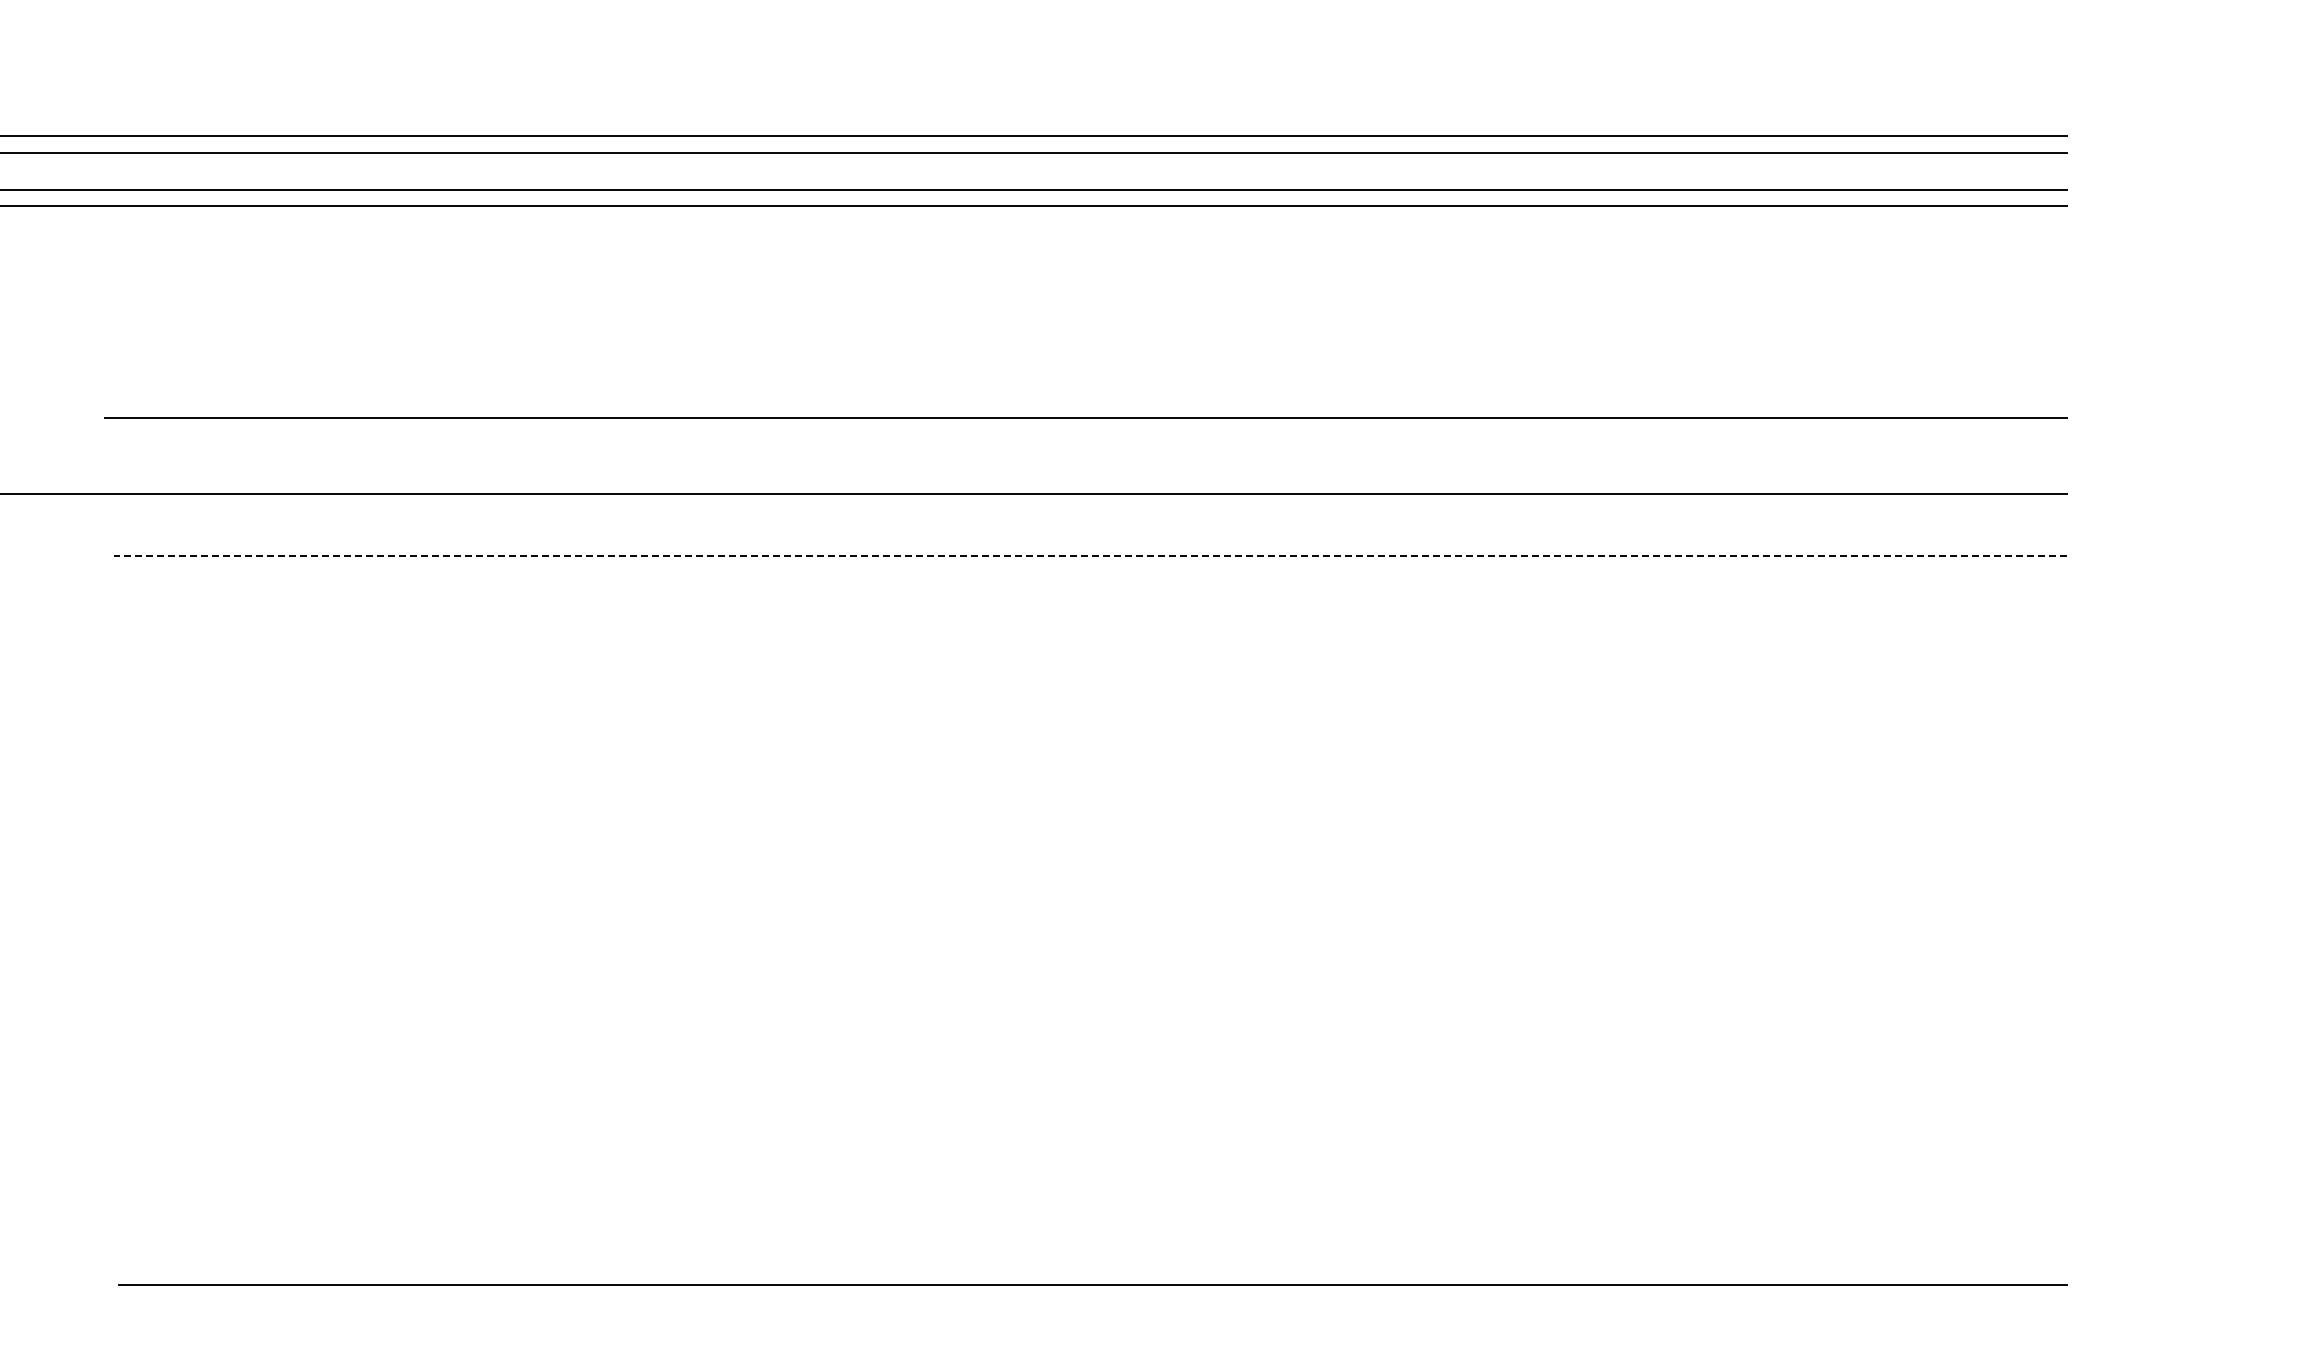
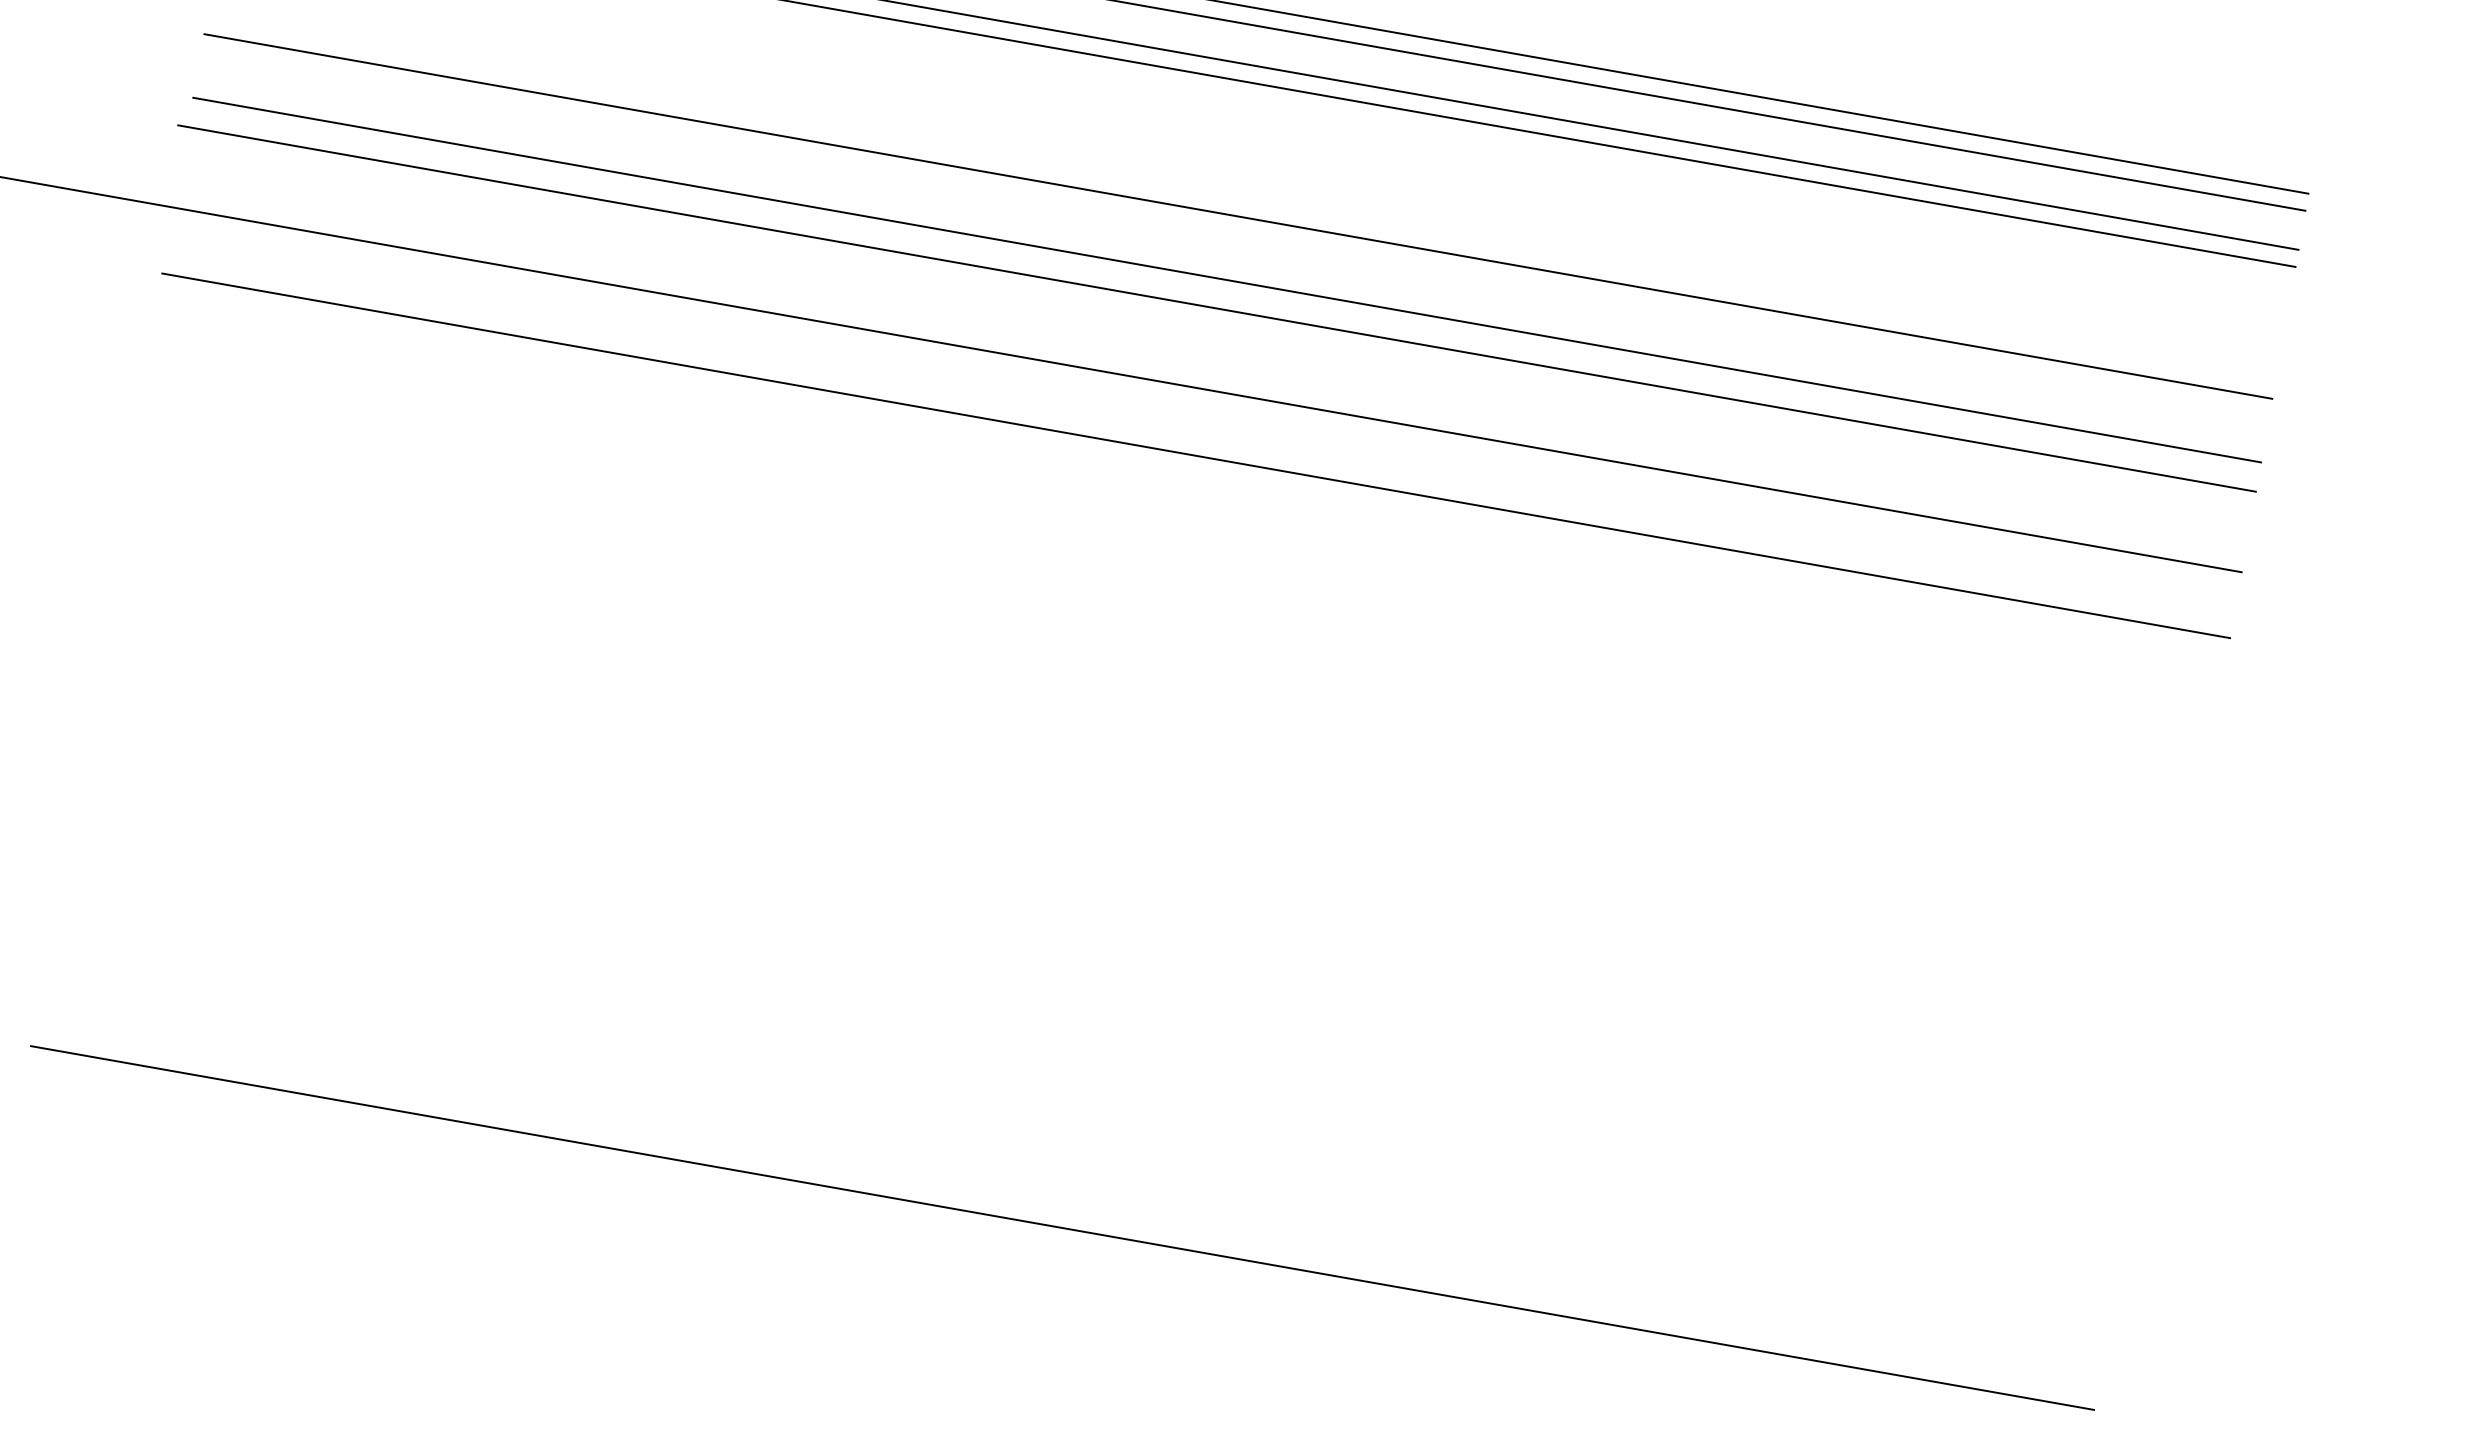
line: (1090, 330) -> (1238, 216), added
line: (1090, 390) -> (1226, 280), added
line: (1090, 556) -> (1195, 456), dashed -> solid

